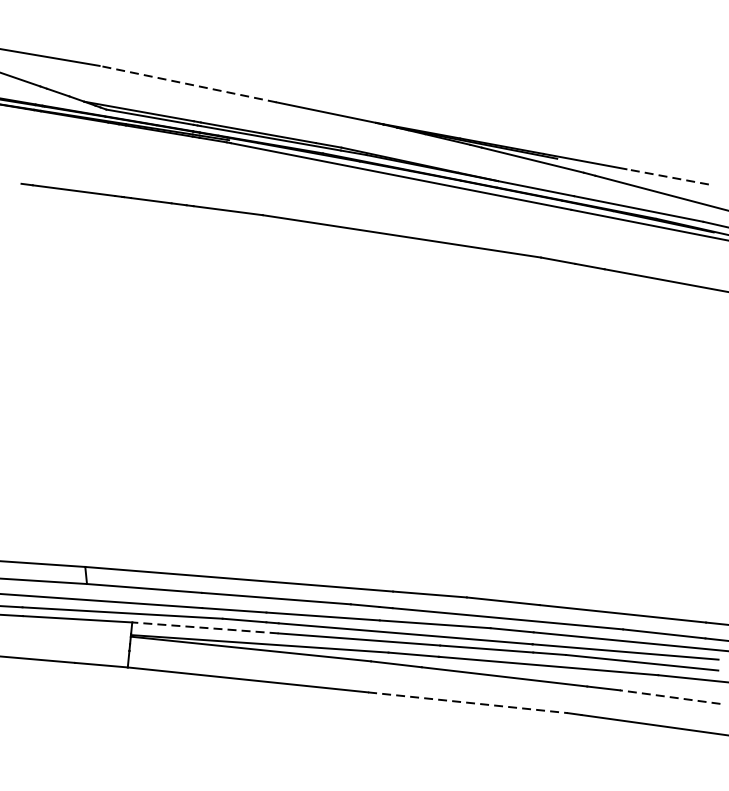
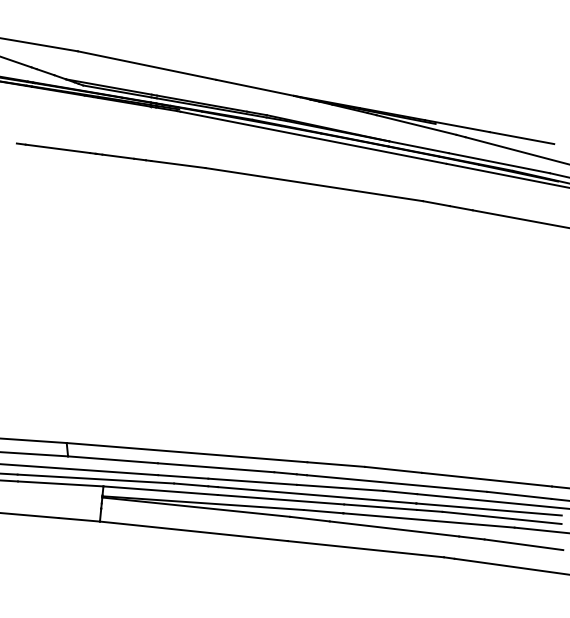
line: (188, 84) -> (147, 65), dashed -> solid
line: (667, 177) -> (521, 138), dashed -> solid
line: (205, 627) -> (160, 490), dashed -> solid
line: (669, 696) -> (523, 544), dashed -> solid
line: (468, 703) -> (366, 549), dashed -> solid

